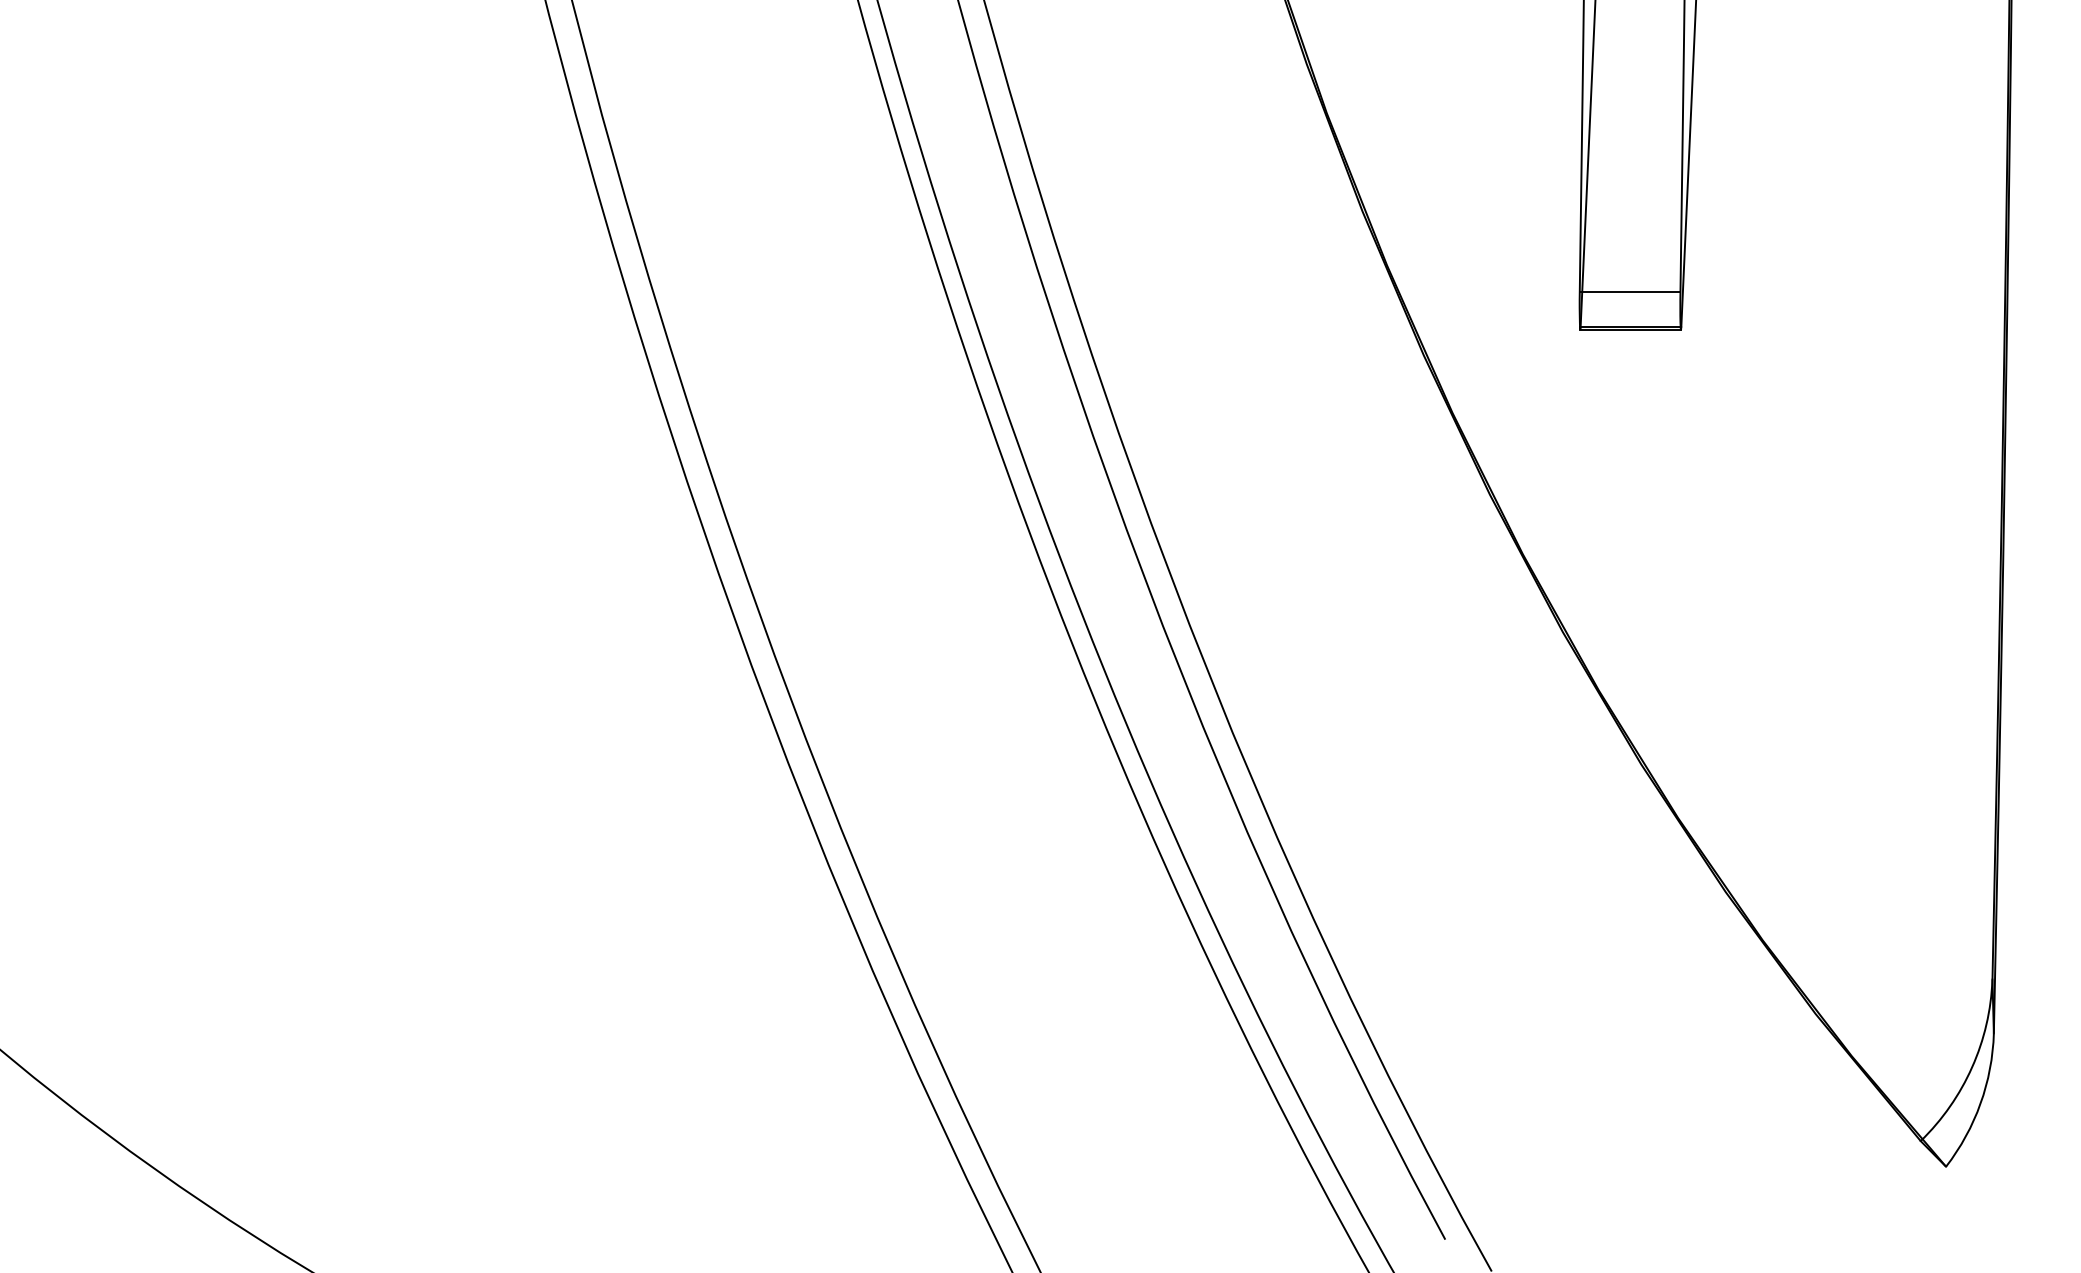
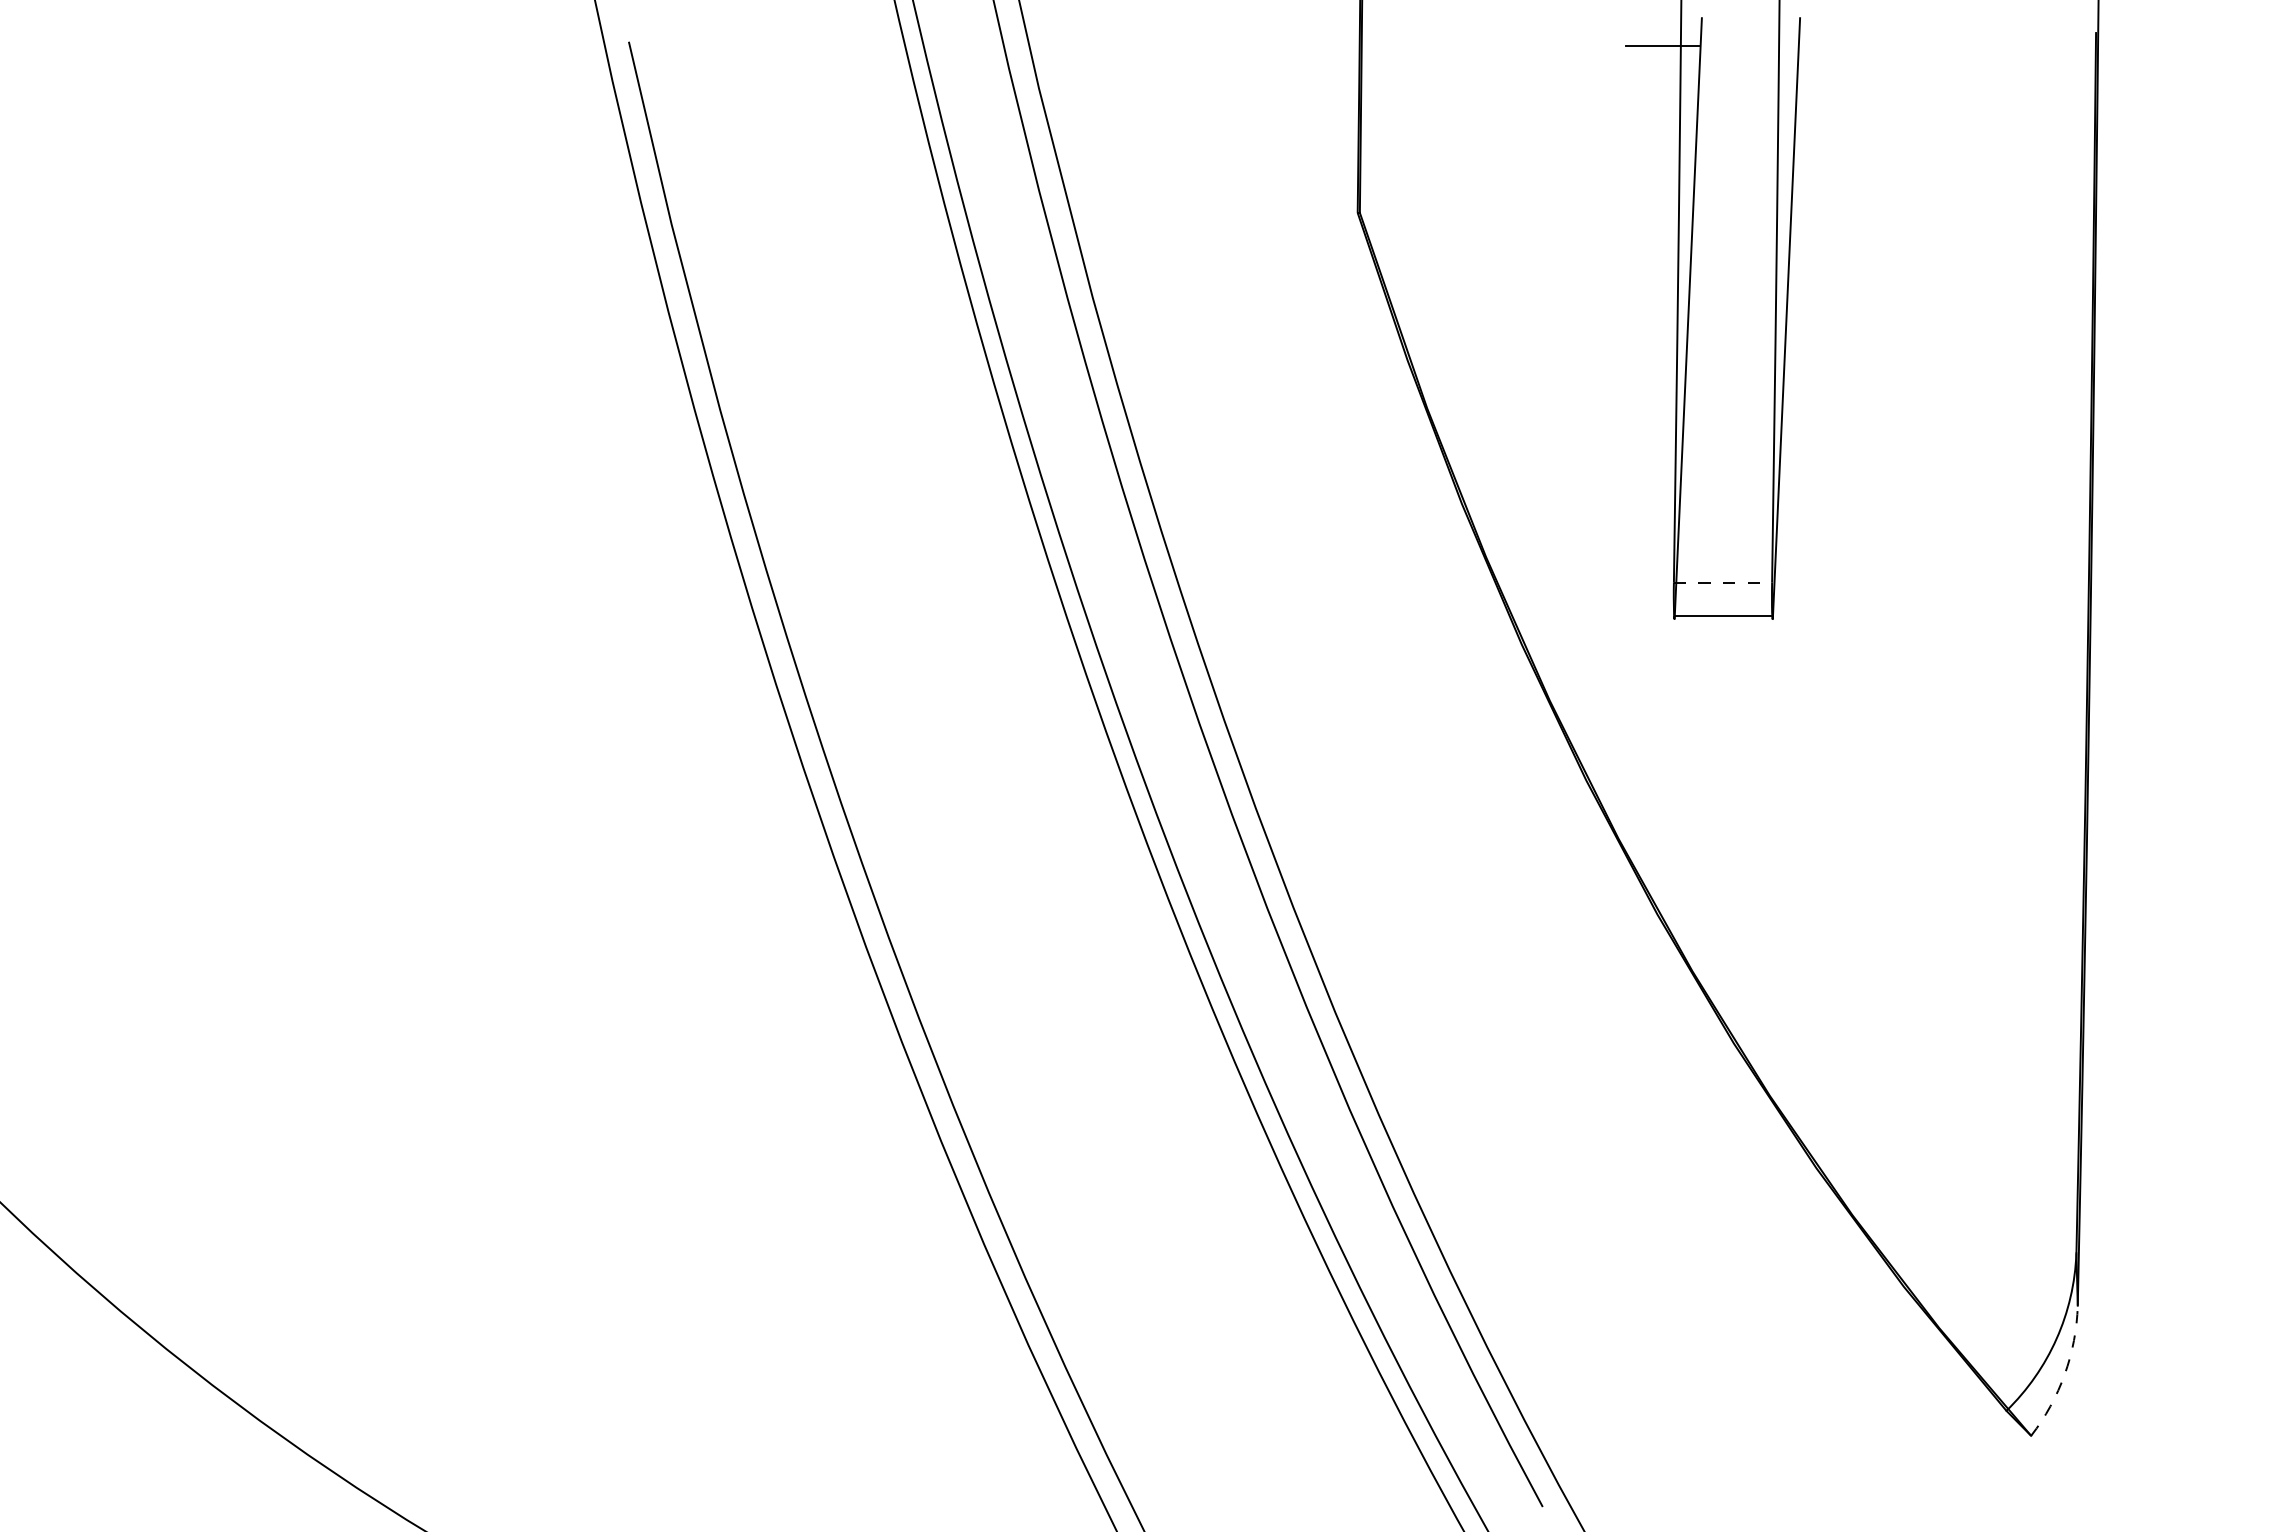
line: (1630, 291) -> (1723, 582), solid -> dashed
line: (1630, 329) -> (1723, 619), removed
arc: (1980, 1103) -> (2064, 1374), solid -> dashed

